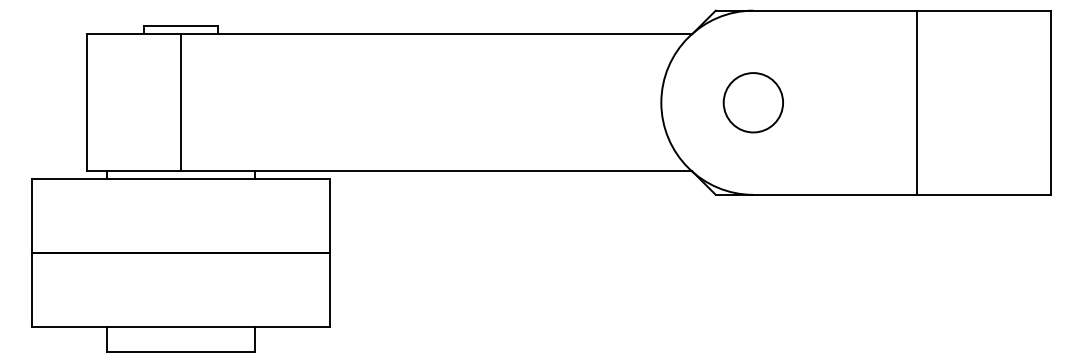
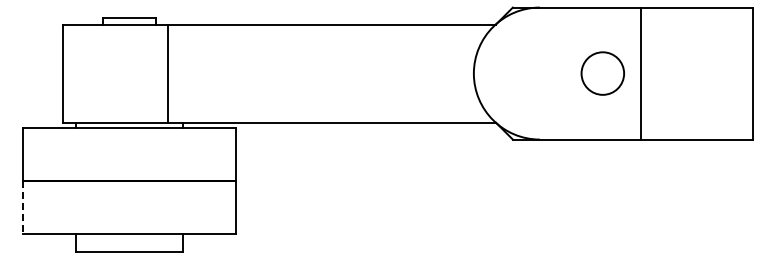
line: (180, 102) -> (167, 73), moved
circle: (752, 102) -> (602, 73), moved
line: (916, 102) -> (640, 73), moved
line: (32, 289) -> (23, 207), solid -> dashed

